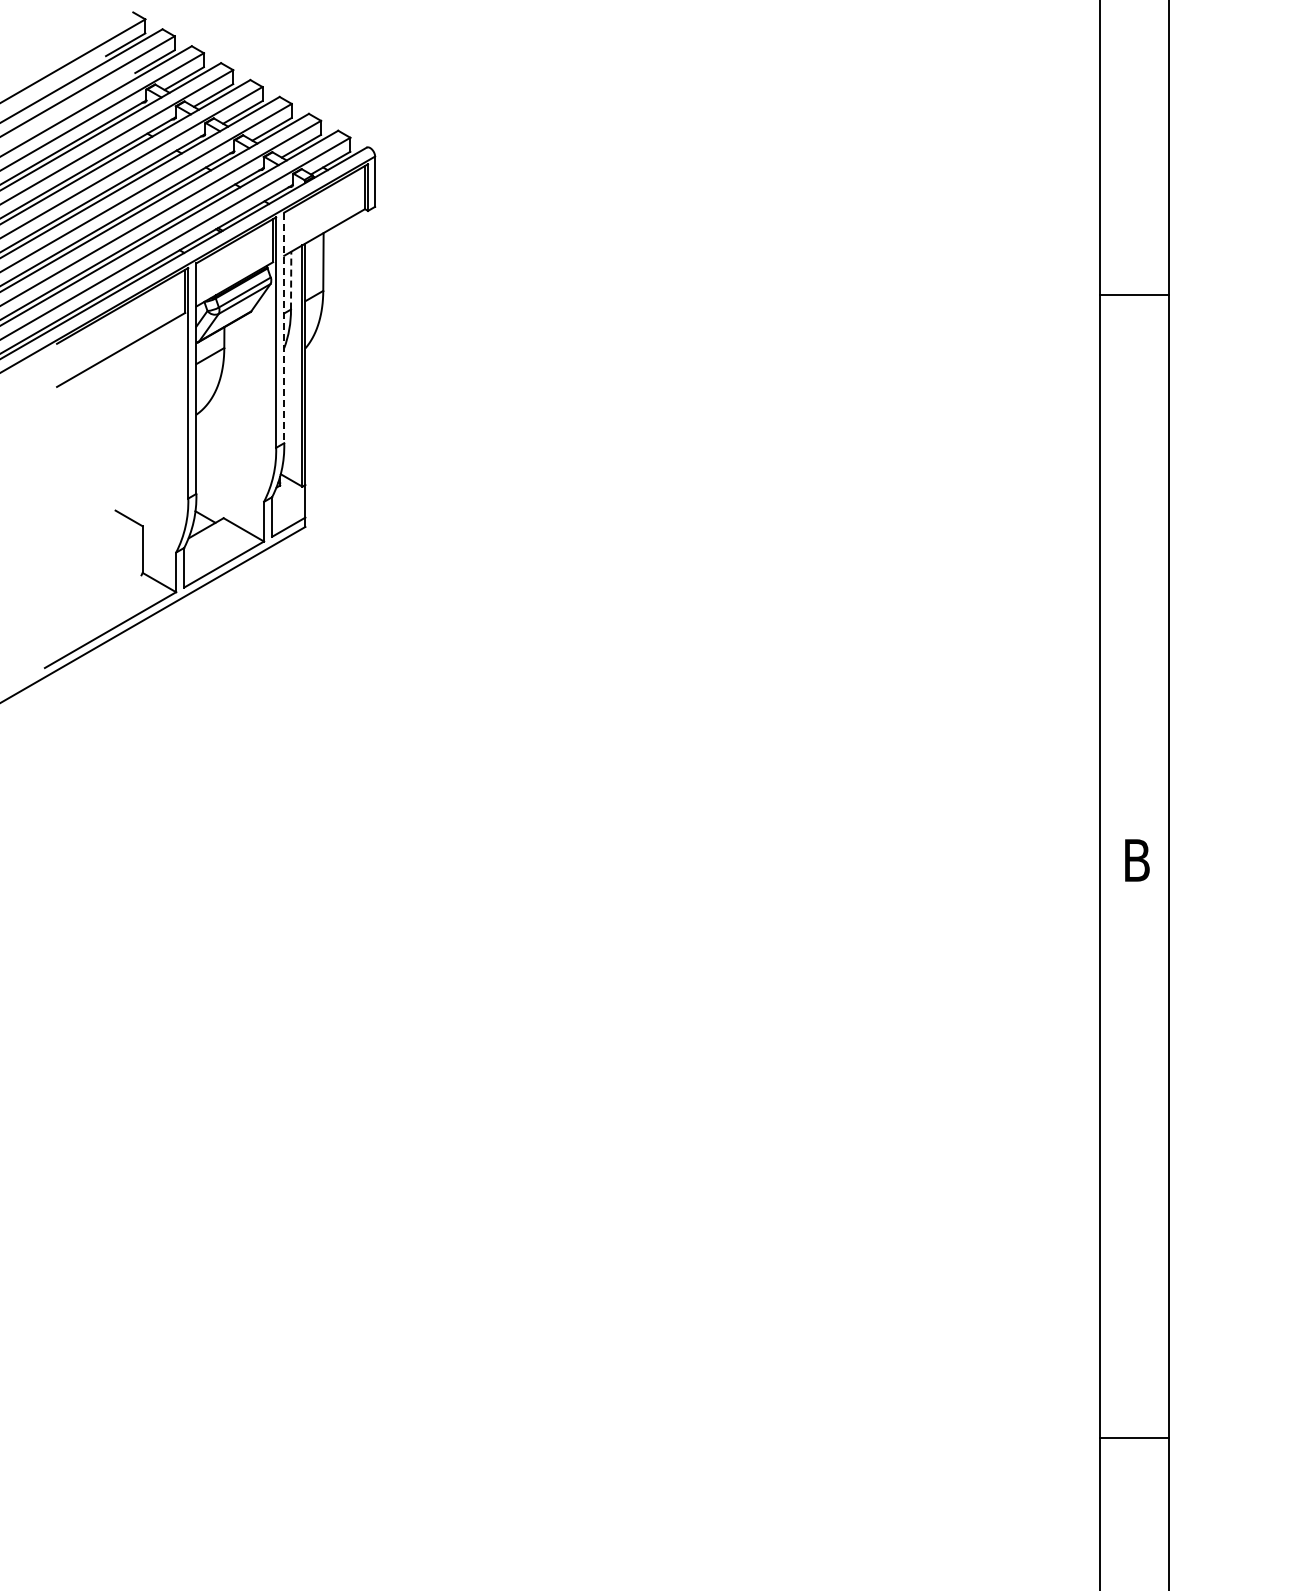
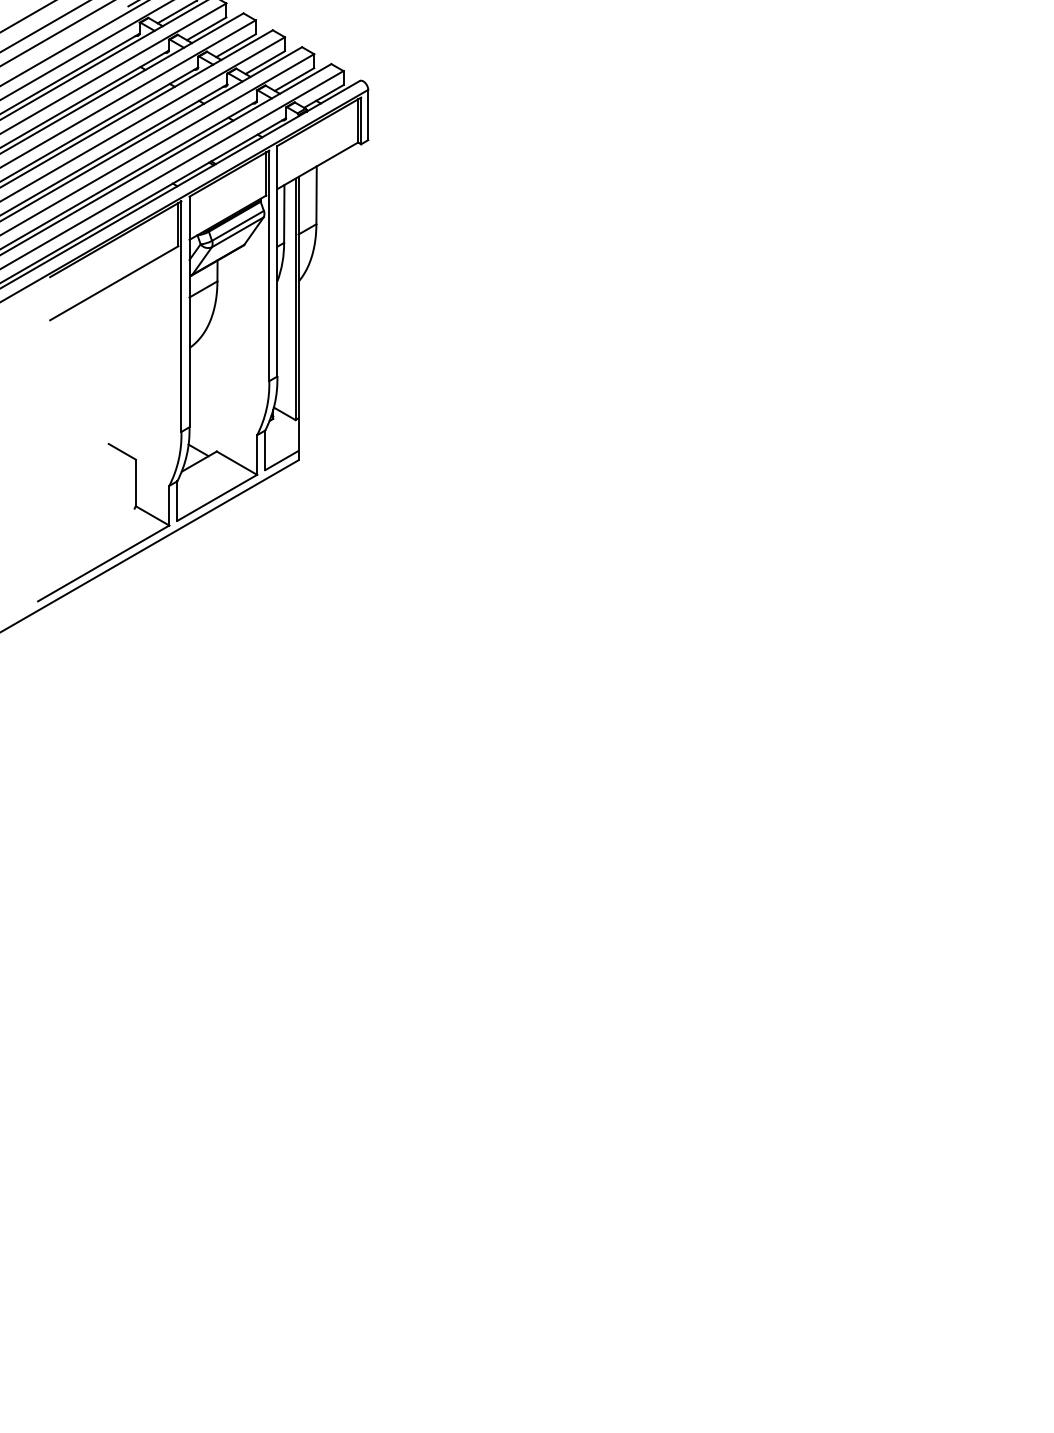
line: (291, 280) -> (284, 213), dashed -> solid
line: (284, 328) -> (277, 261), dashed -> solid

